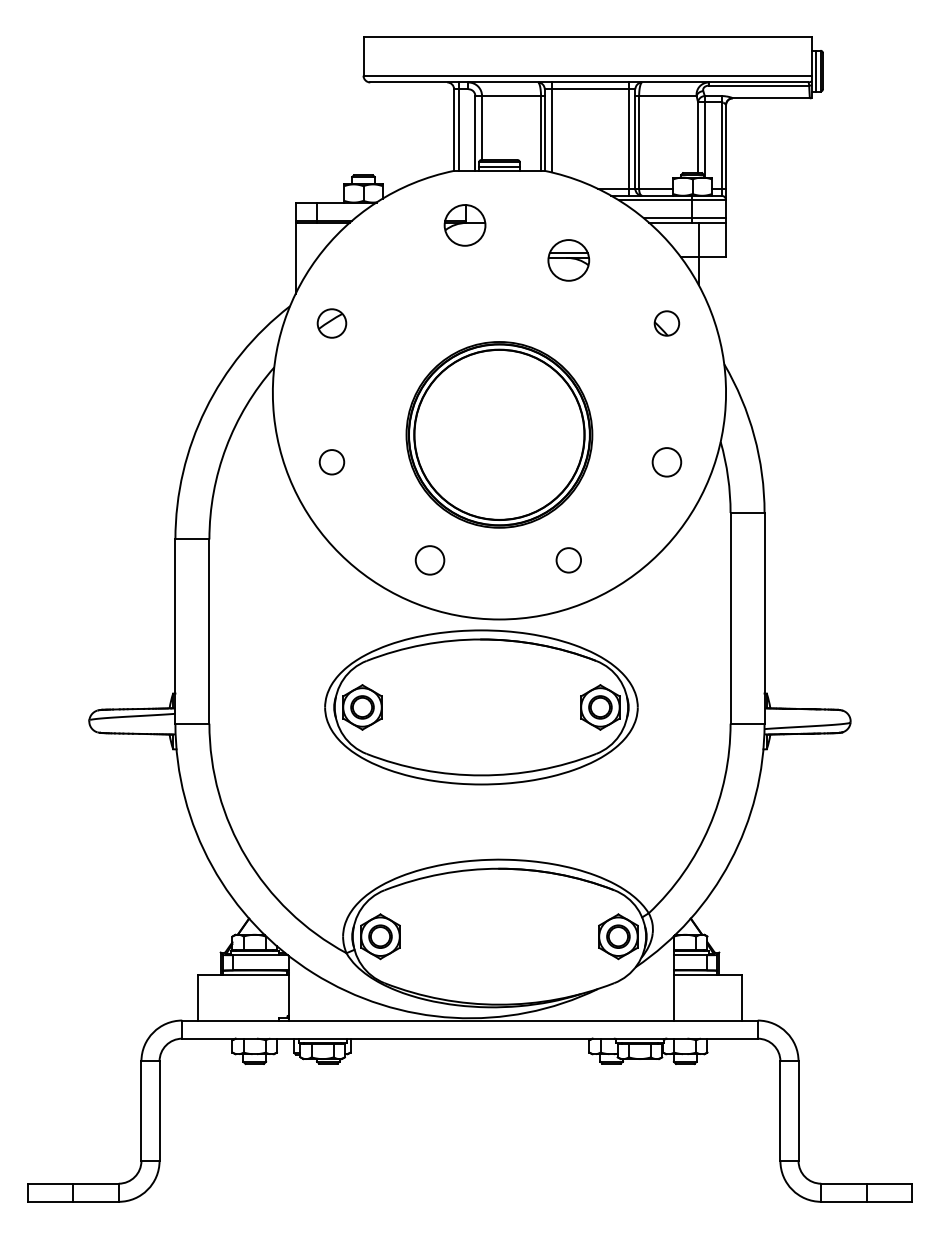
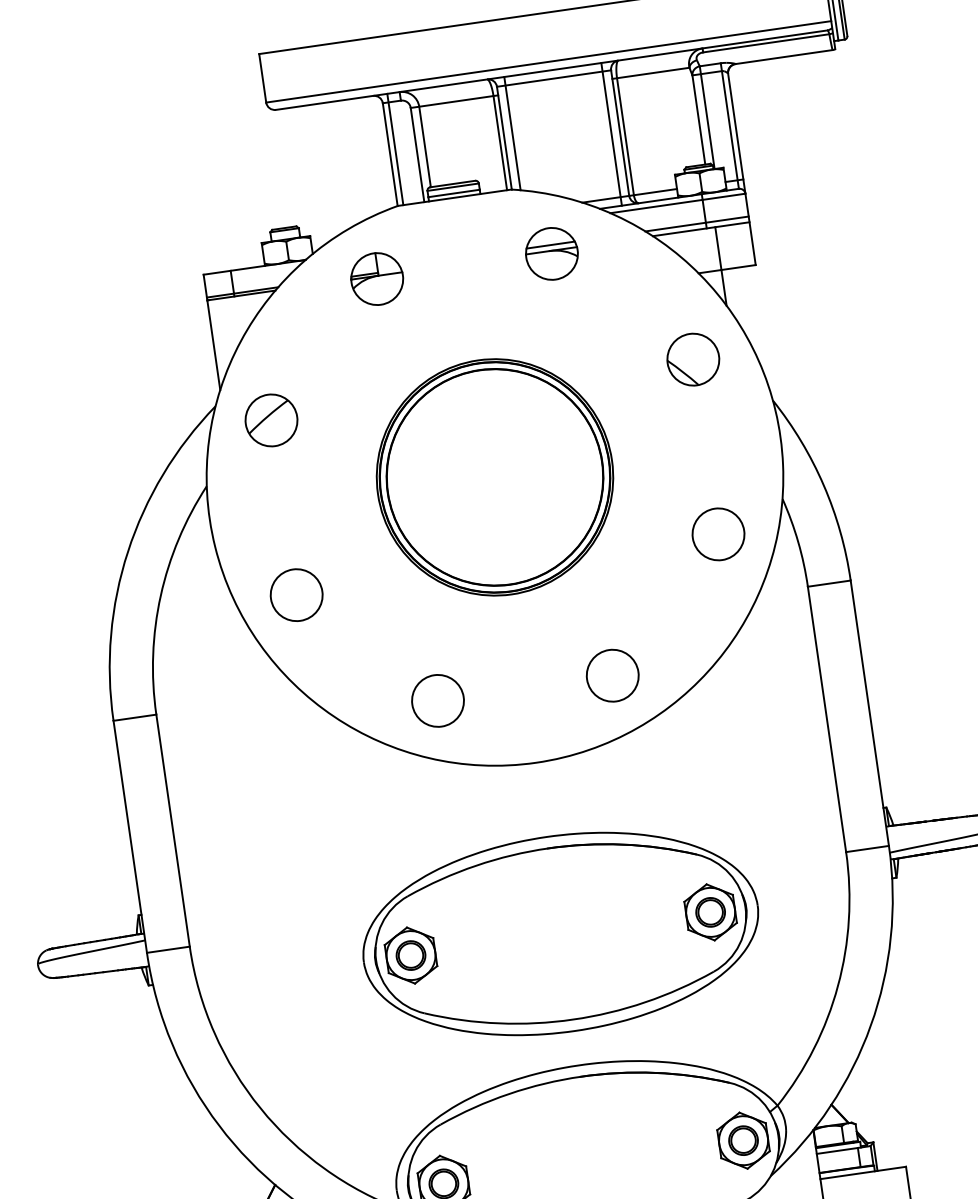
part: (464, 225) -> (376, 279), moved
part: (568, 260) -> (551, 254), moved
part: (331, 323) -> (270, 420), size x1.43
part: (666, 323) -> (692, 359), size x1.67
part: (499, 434) -> (494, 476), moved
circle: (331, 461) -> (295, 594), size x1.67
circle: (666, 462) -> (718, 534), size x1.43
circle: (568, 559) -> (612, 674), size x1.67
circle: (429, 560) -> (437, 701), size x1.43
part: (481, 707) -> (560, 934), moved

